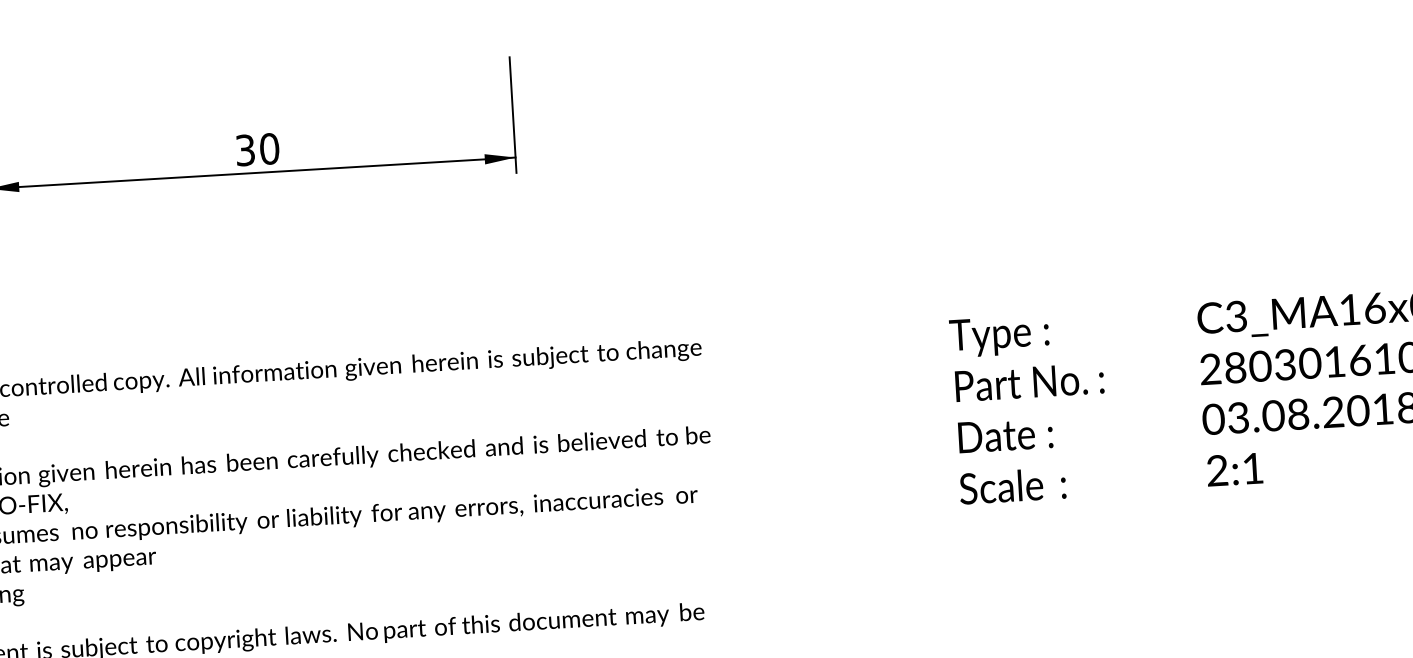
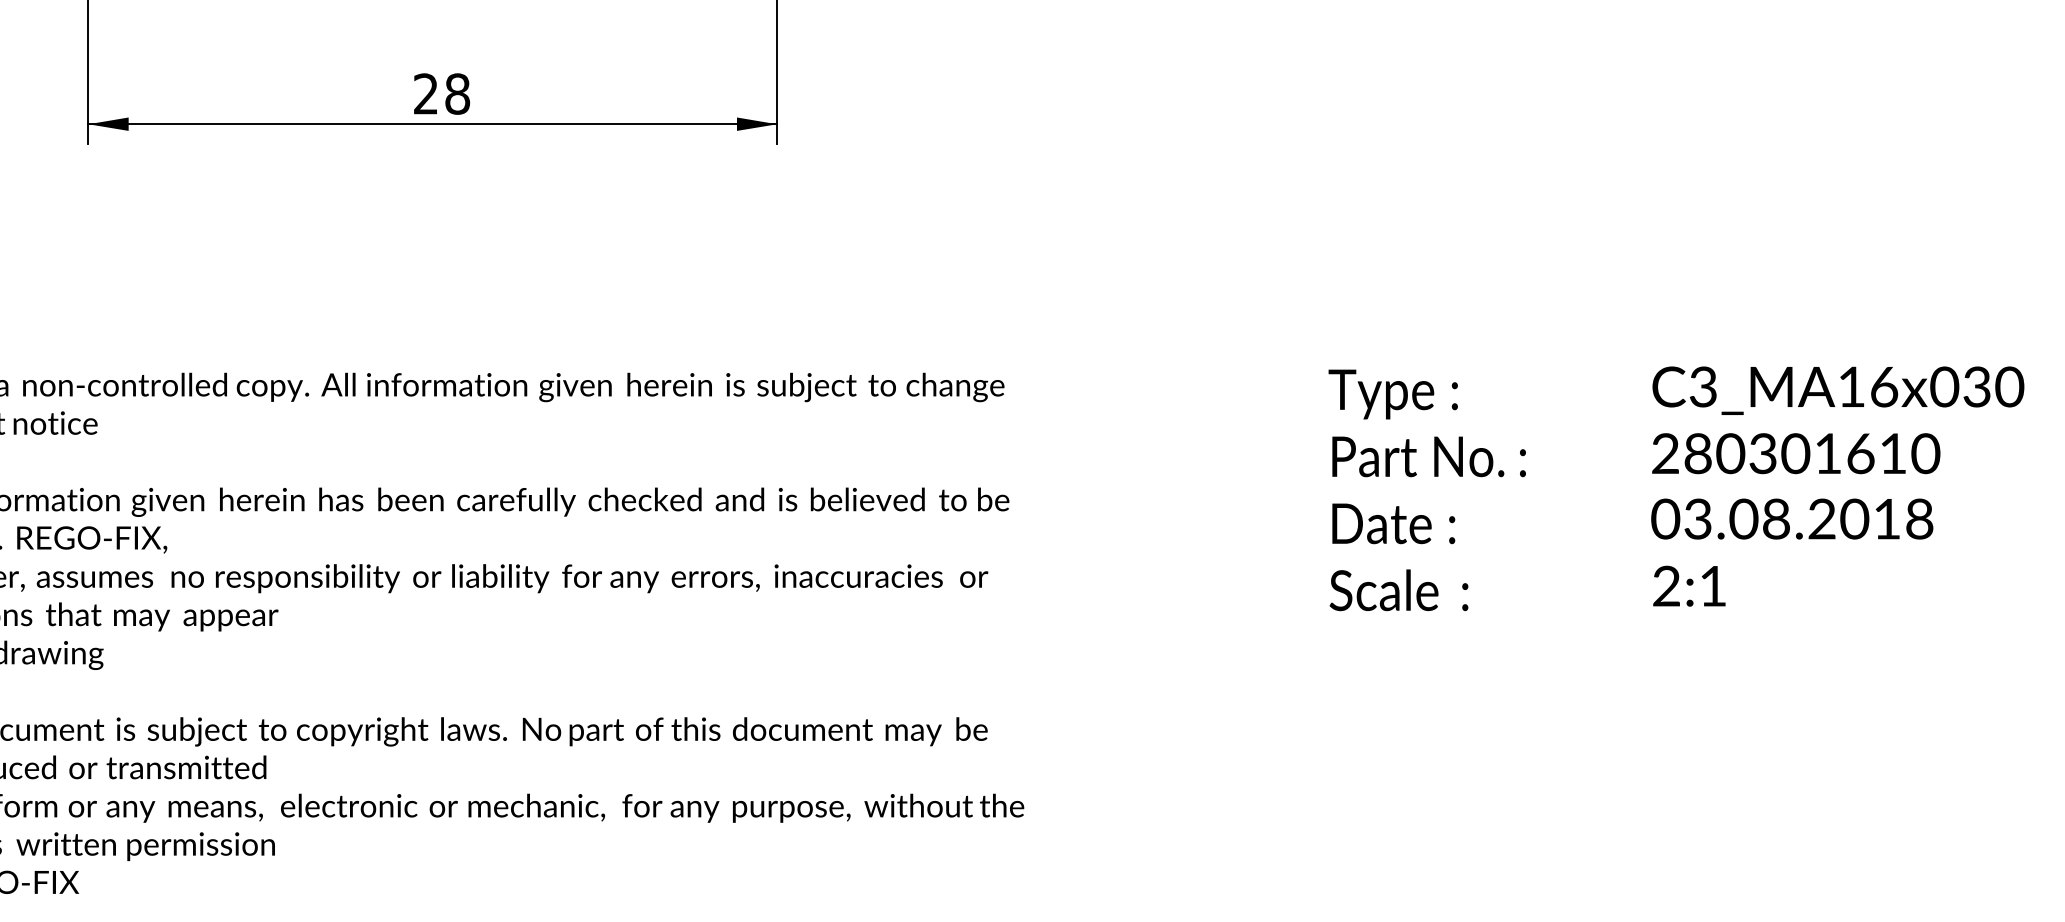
text: (258, 149) -> (442, 93), 30 -> 28

